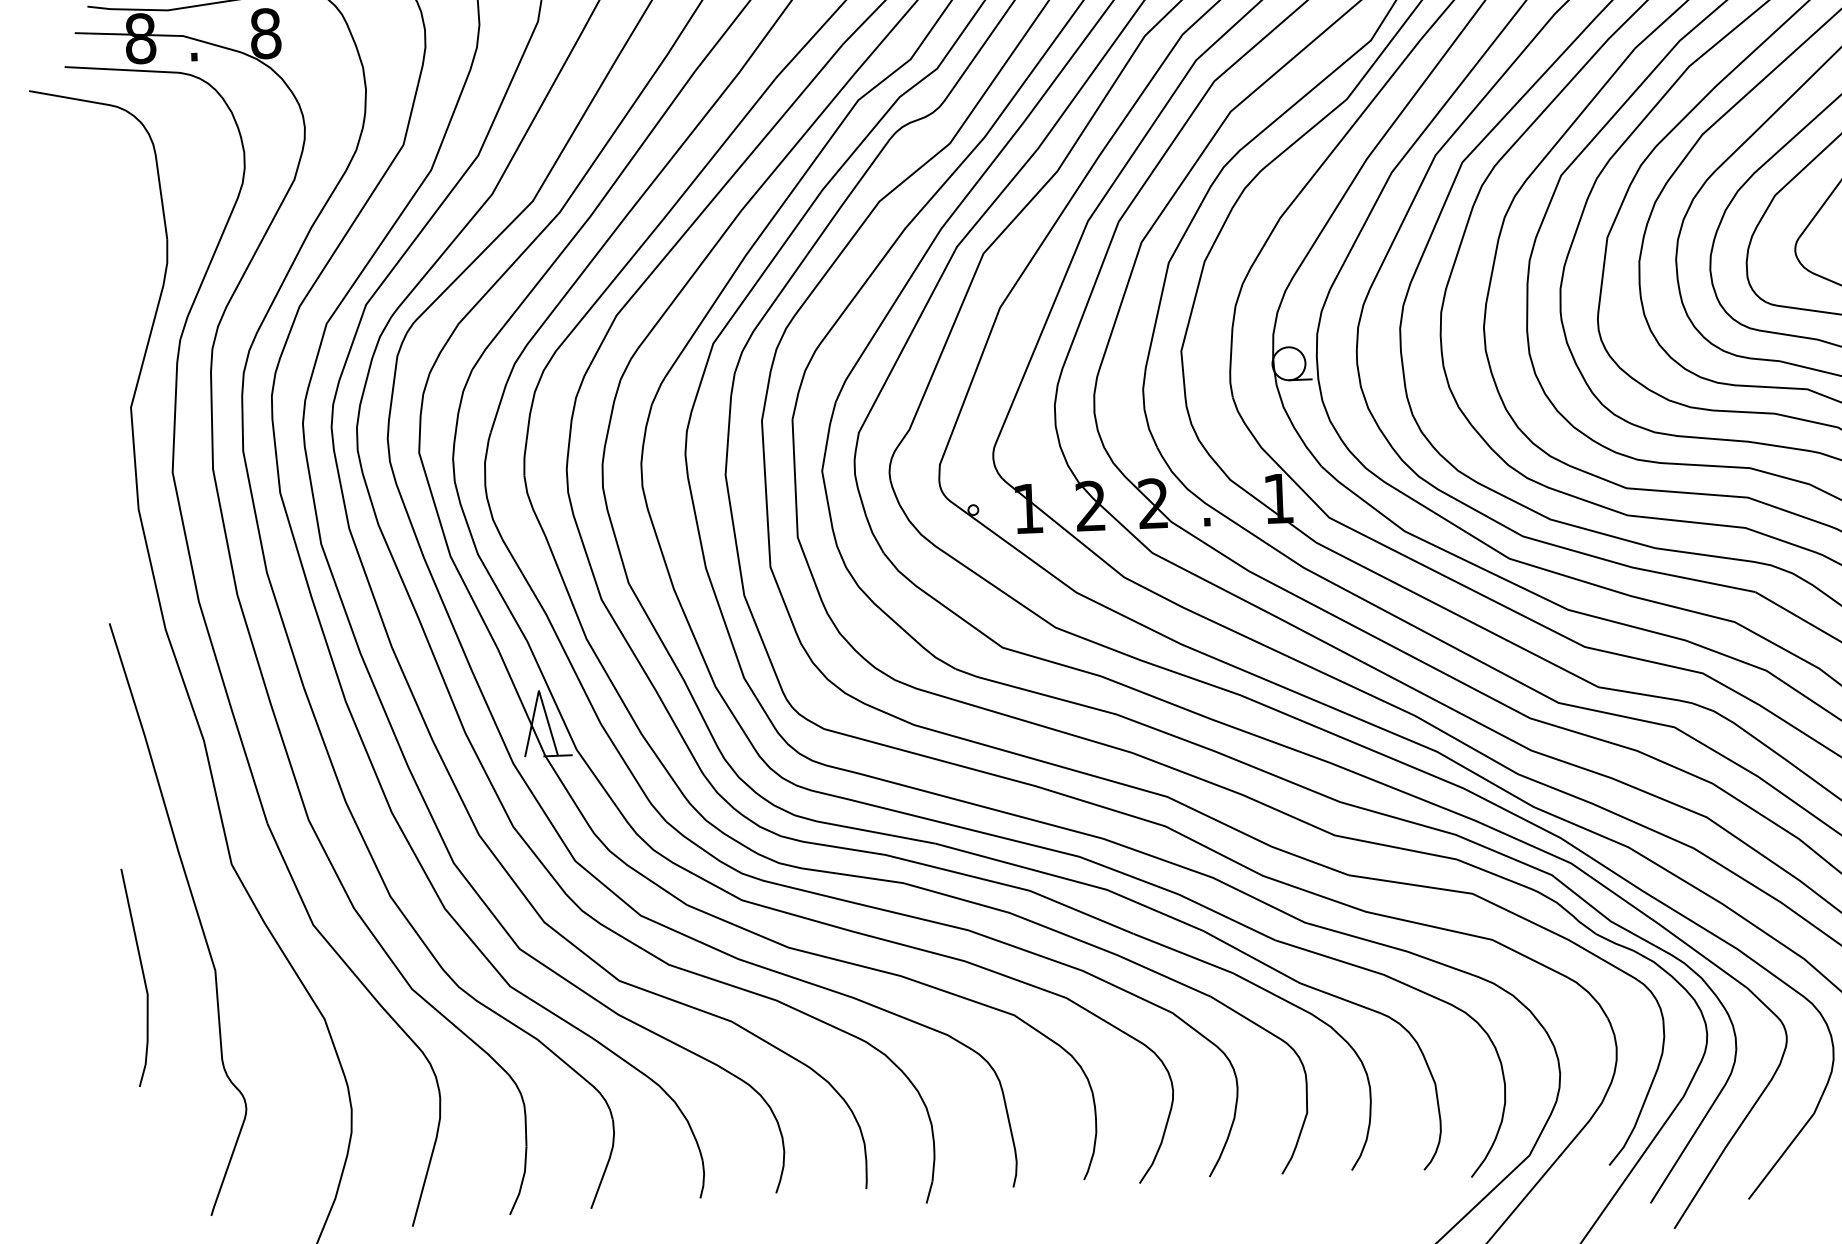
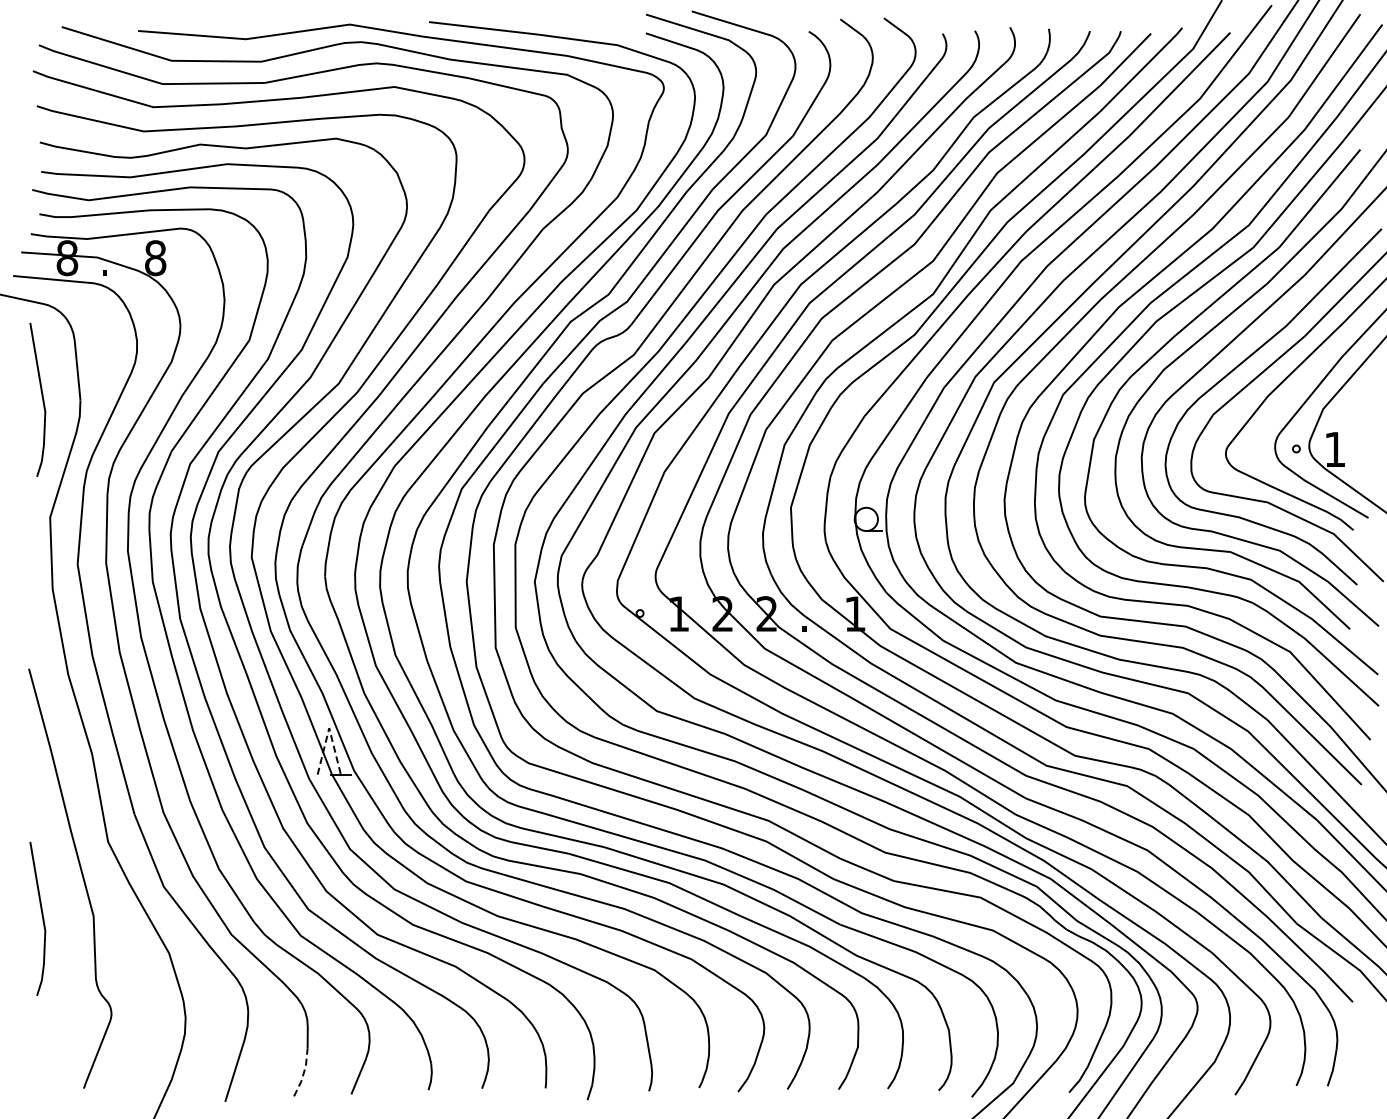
line: (111, 236) -> (41, 396), added
line: (539, 691) -> (329, 728), solid -> dashed
line: (522, 1181) -> (303, 1073), solid -> dashed

